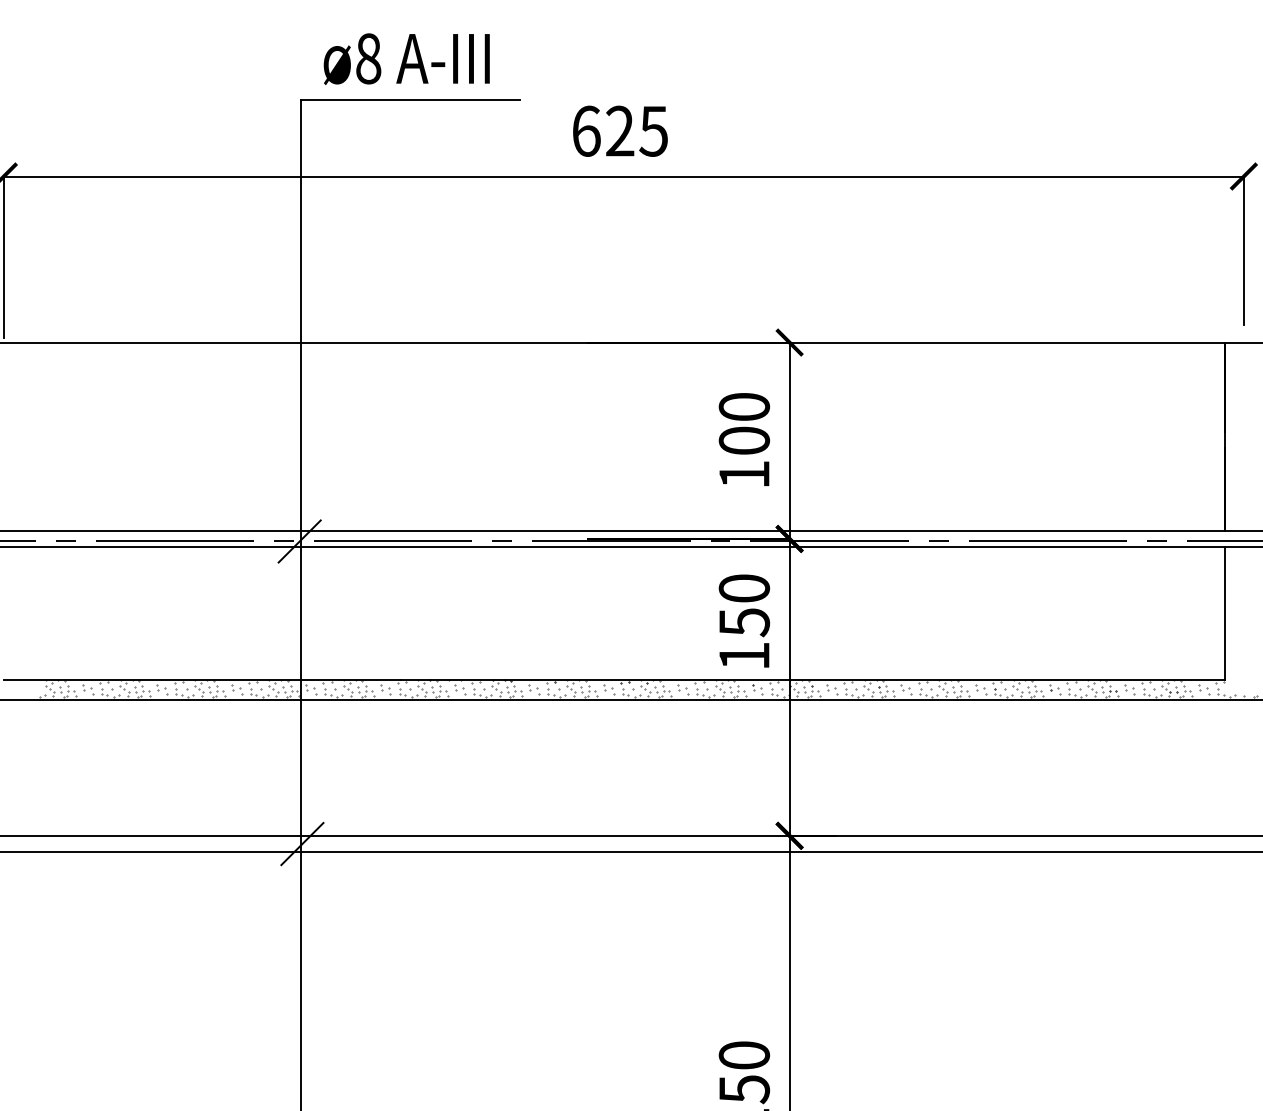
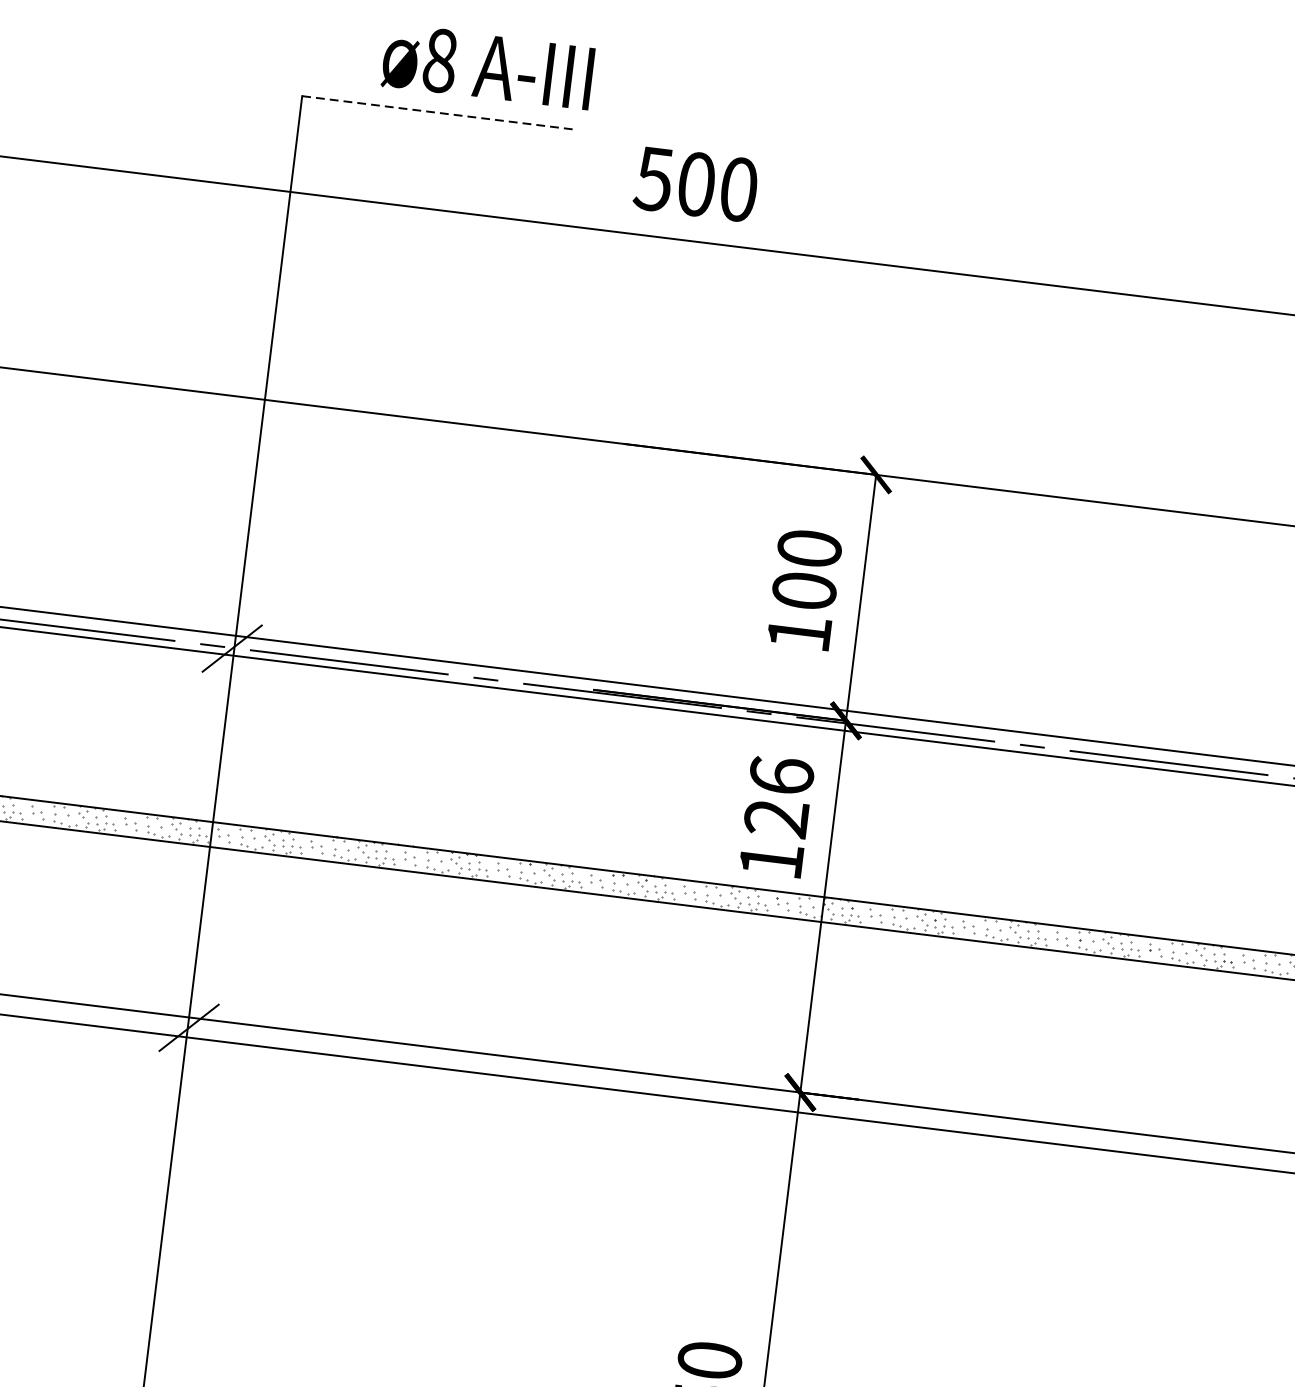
text: (406, 58) -> (487, 66), moved
line: (411, 100) -> (439, 113), solid -> dashed
text: (619, 130) -> (695, 183), 625 -> 500
text: (744, 605) -> (779, 797), 150 -> 126

